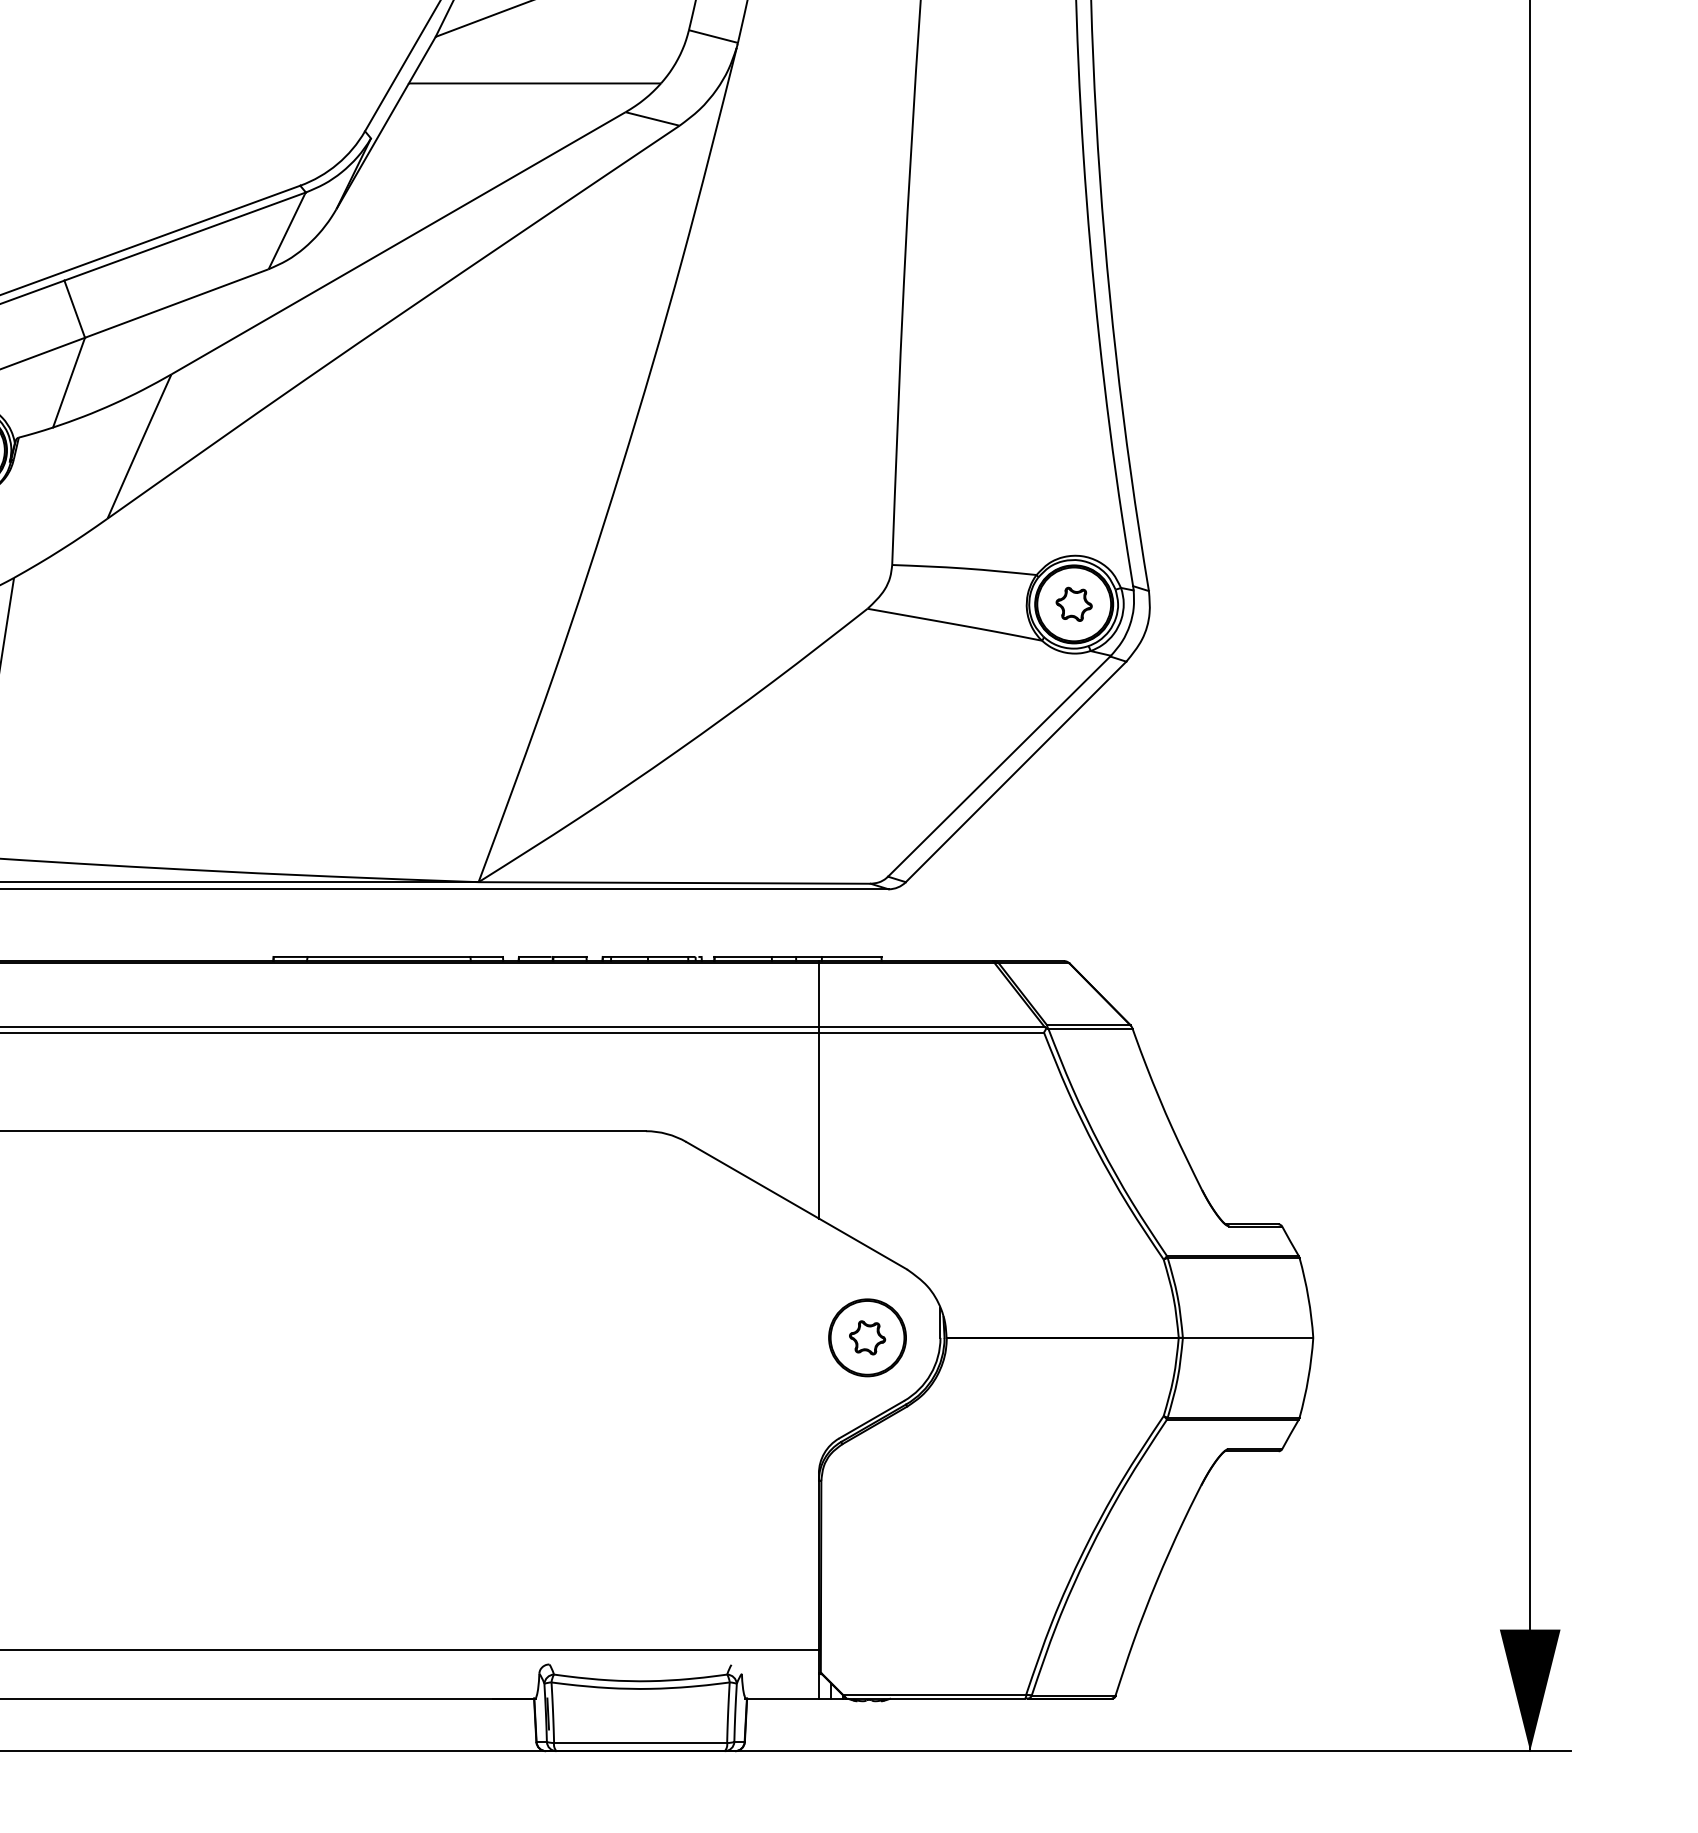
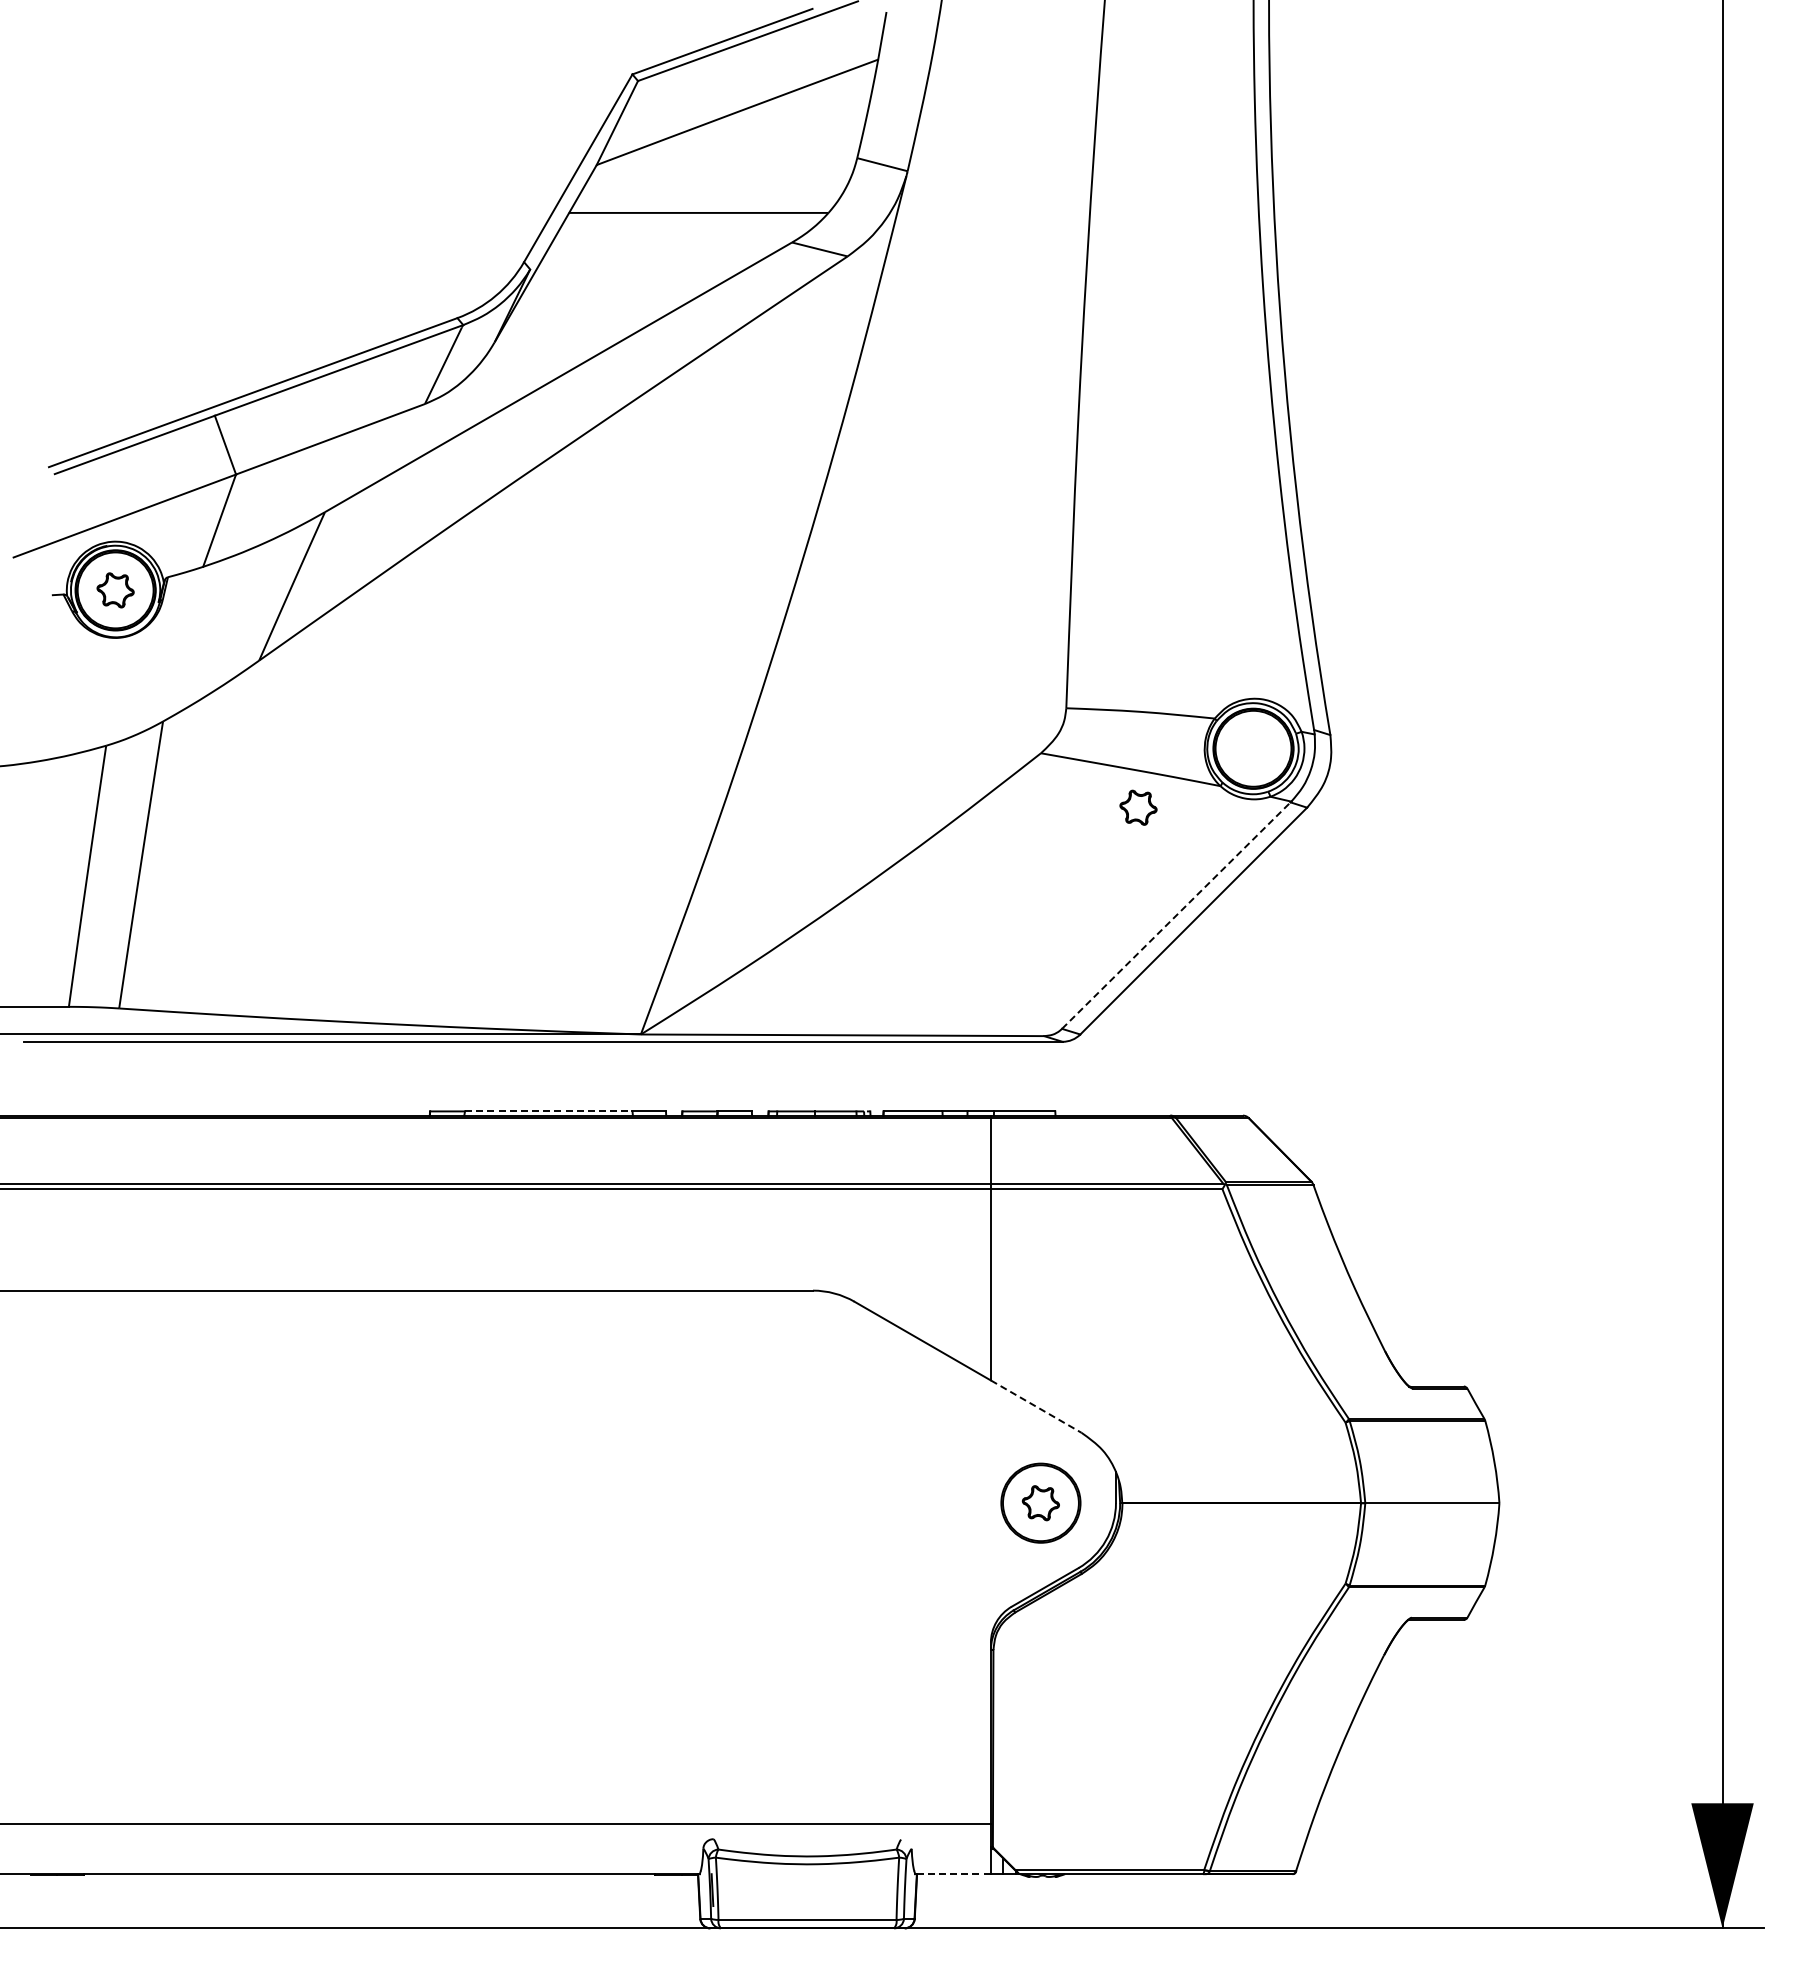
part: (1074, 604) -> (1138, 807), moved
line: (999, 766) -> (1176, 915), solid -> dashed
line: (388, 957) -> (548, 1111), solid -> dashed
line: (863, 1243) -> (1036, 1406), solid -> dashed
line: (783, 1698) -> (954, 1874), solid -> dashed

